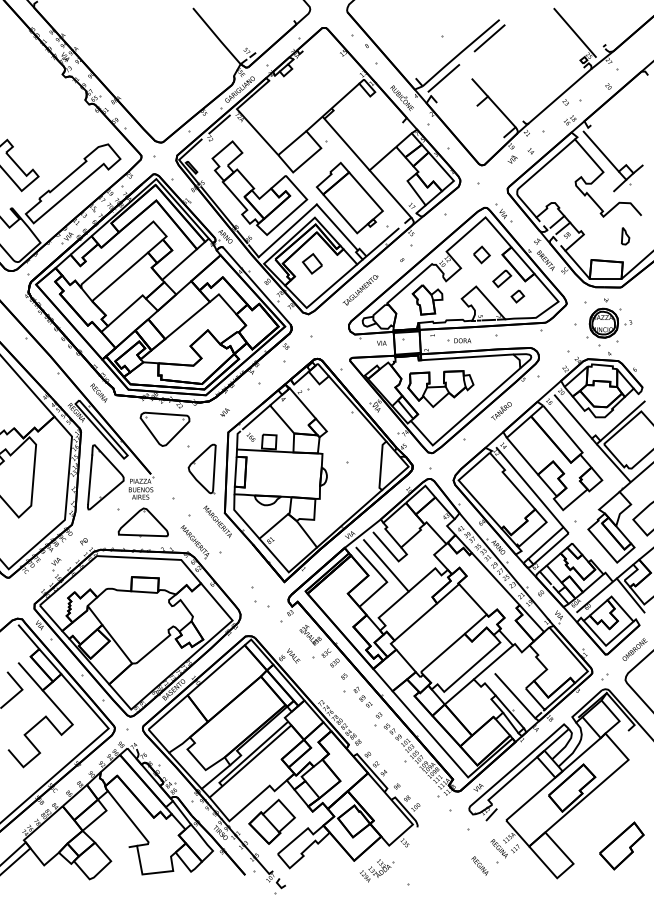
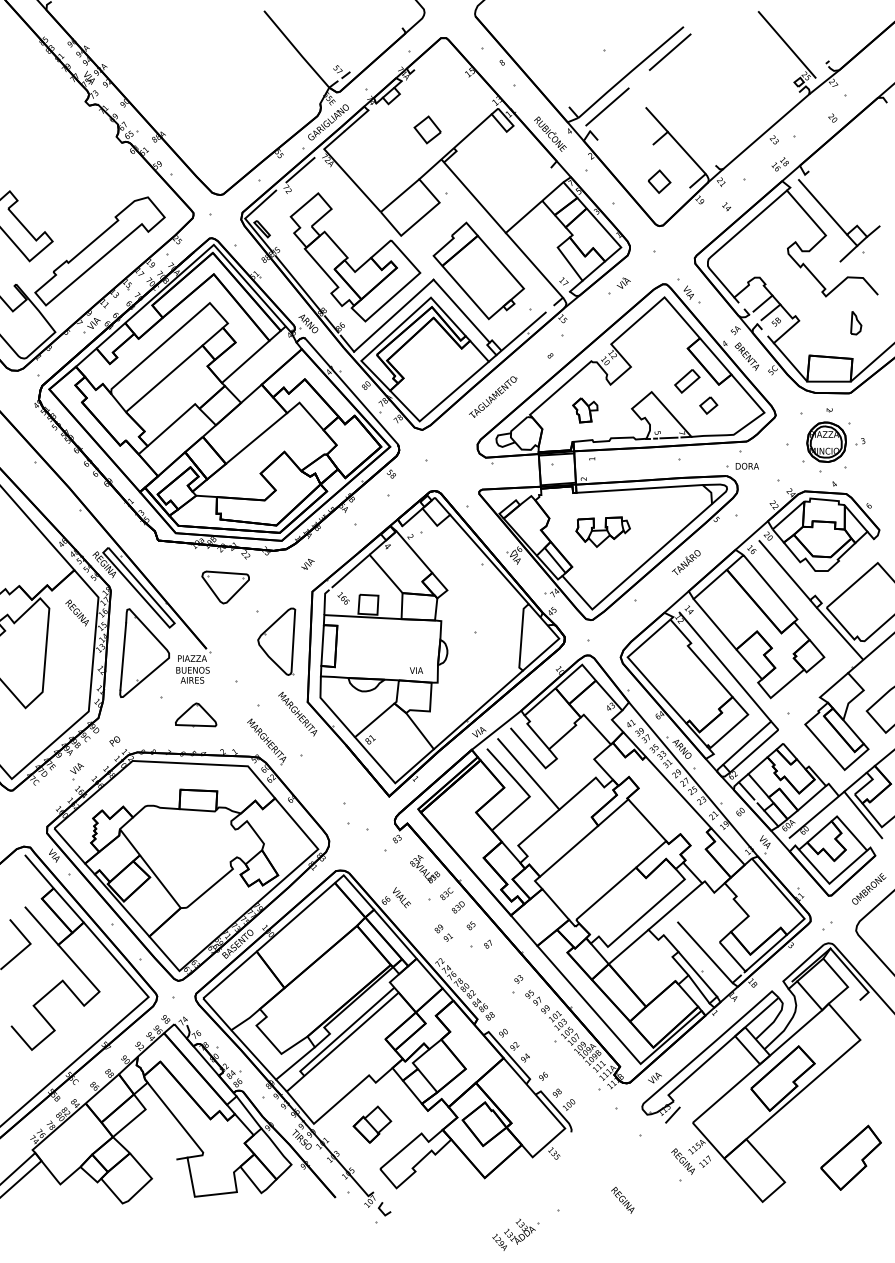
part: (512, 159) -> (623, 282), moved
part: (481, 254) -> (659, 181), moved
part: (312, 263) -> (427, 129), moved
part: (427, 300) -> (585, 410), size x0.6
part: (459, 340) -> (742, 465), moved
text: (381, 343) -> (416, 670), moved
part: (440, 388) -> (602, 531), size x0.6
text: (98, 392) -> (76, 612), moved
line: (622, 421) -> (851, 576), removed
part: (164, 429) -> (225, 587), size x0.7
part: (142, 522) -> (195, 714), size x0.6
text: (365, 701) -> (443, 932), moved
part: (272, 821) -> (372, 1124), size x0.6
text: (479, 866) -> (622, 1200), moved
part: (376, 870) -> (515, 1234), moved

